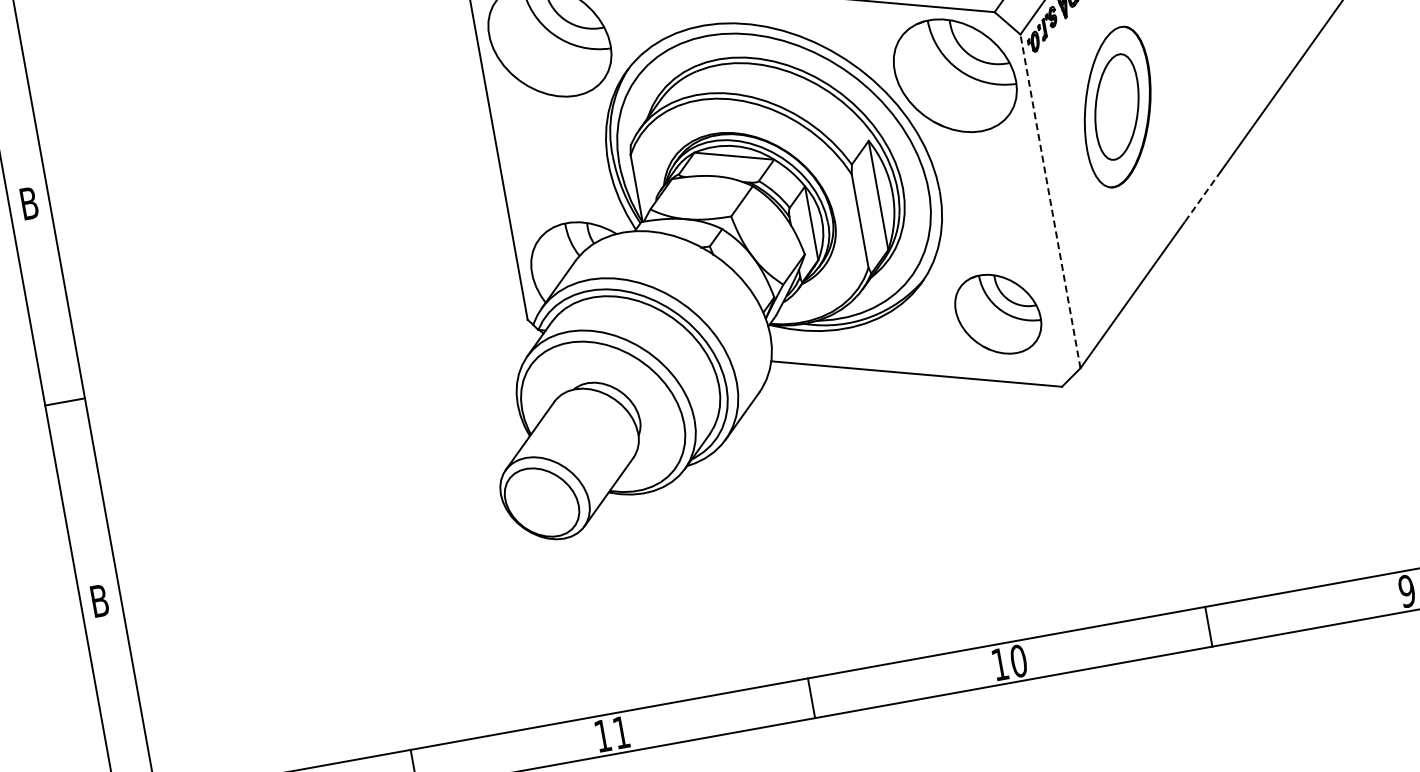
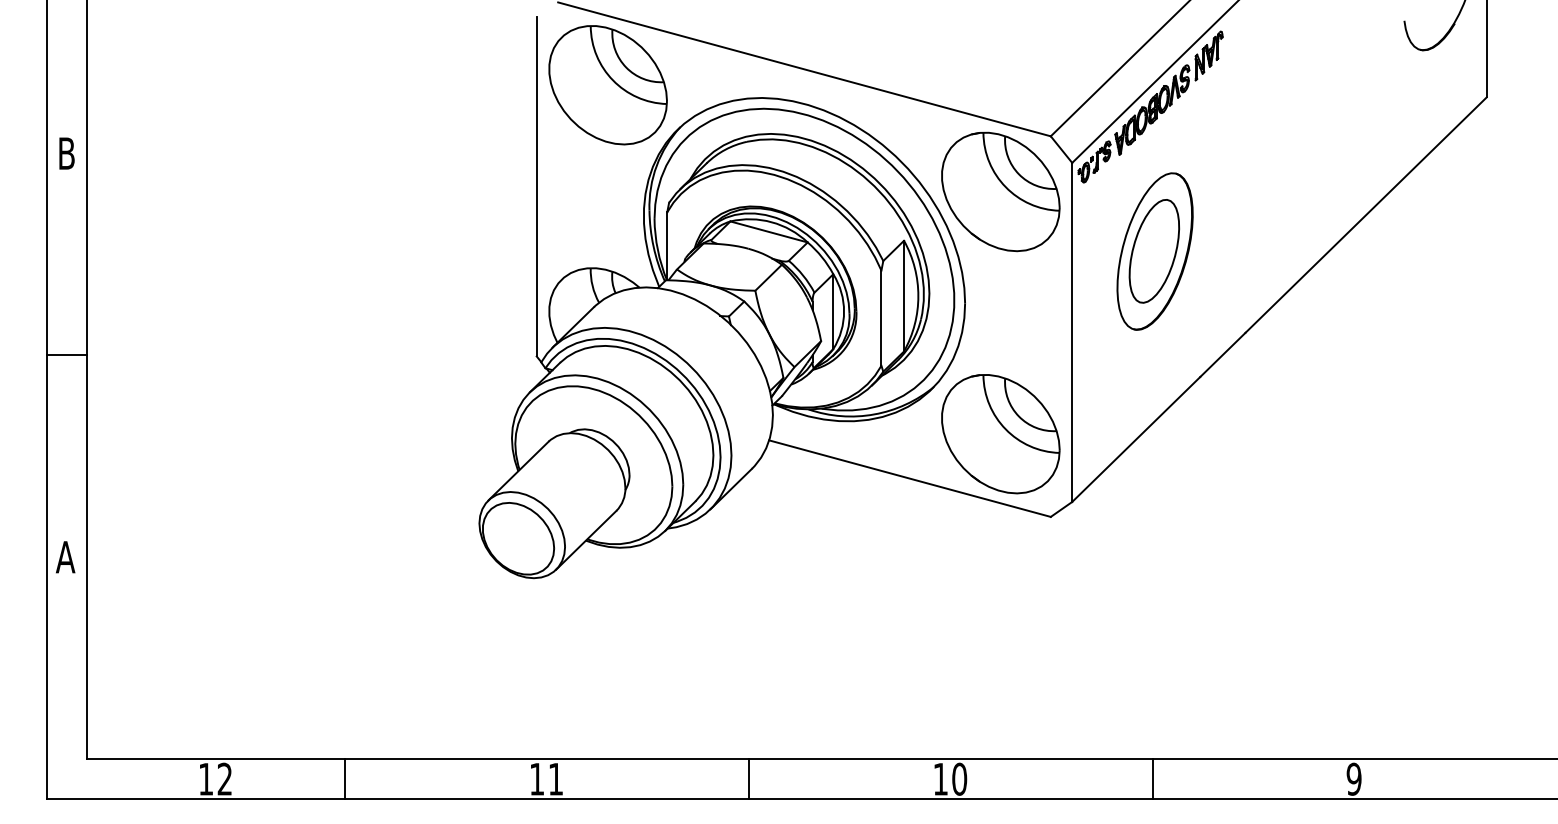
line: (1202, 196) -> (1222, 354), dashed -> solid
line: (1050, 201) -> (1072, 332), dashed -> solid
part: (997, 314) -> (1000, 434), size x1.43
text: (99, 601) -> (65, 557), B -> A

